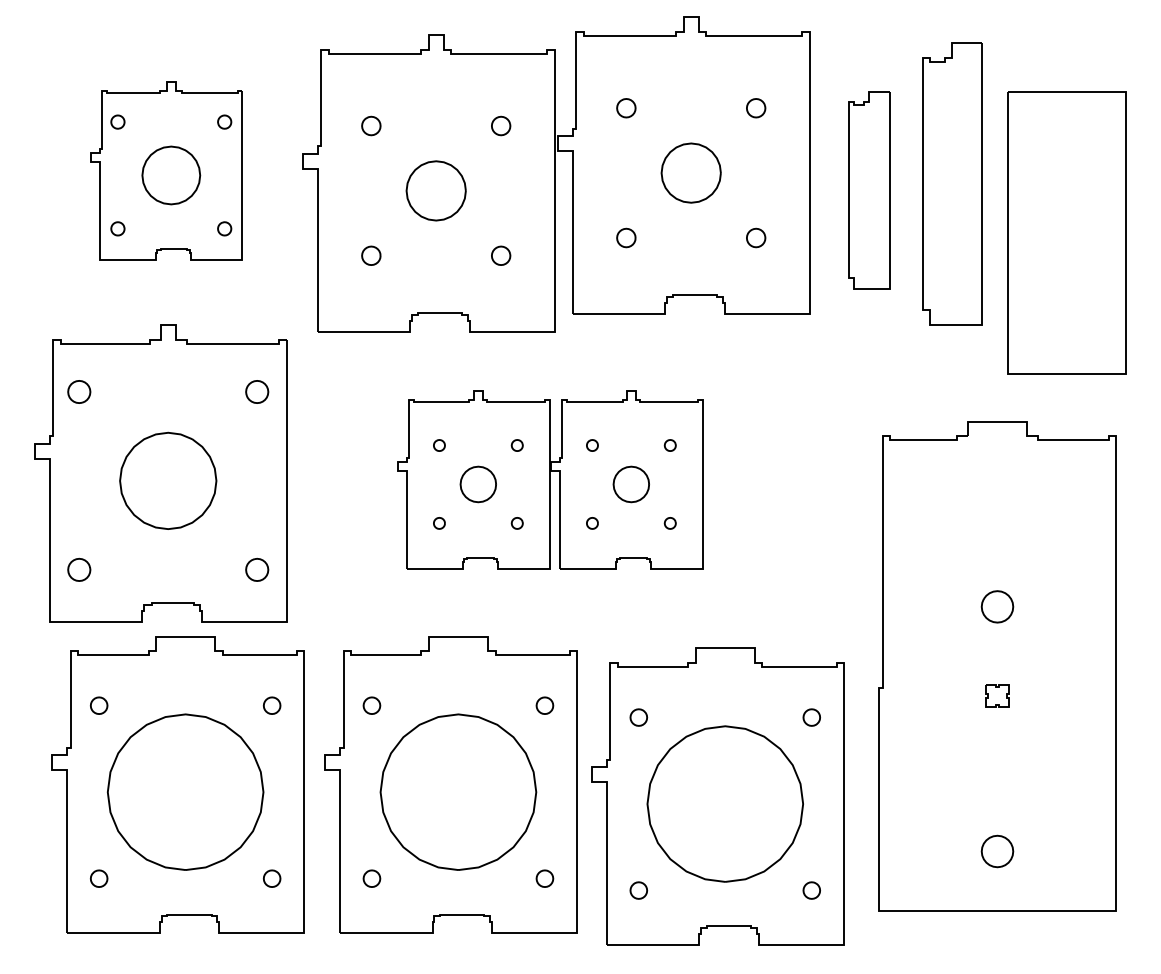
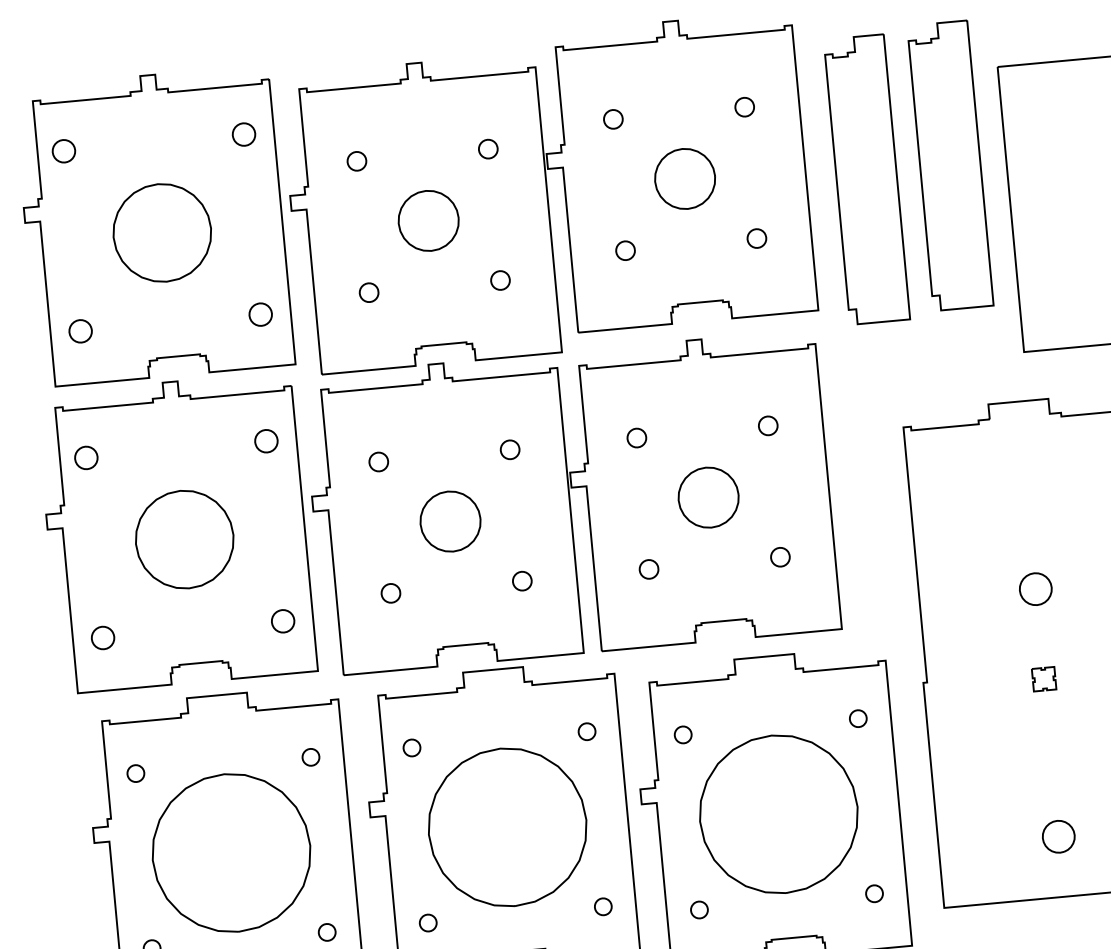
part: (166, 170) -> (153, 225), size x1.67
part: (869, 189) -> (867, 178), size x1.43
part: (550, 479) -> (571, 502), size x1.67

